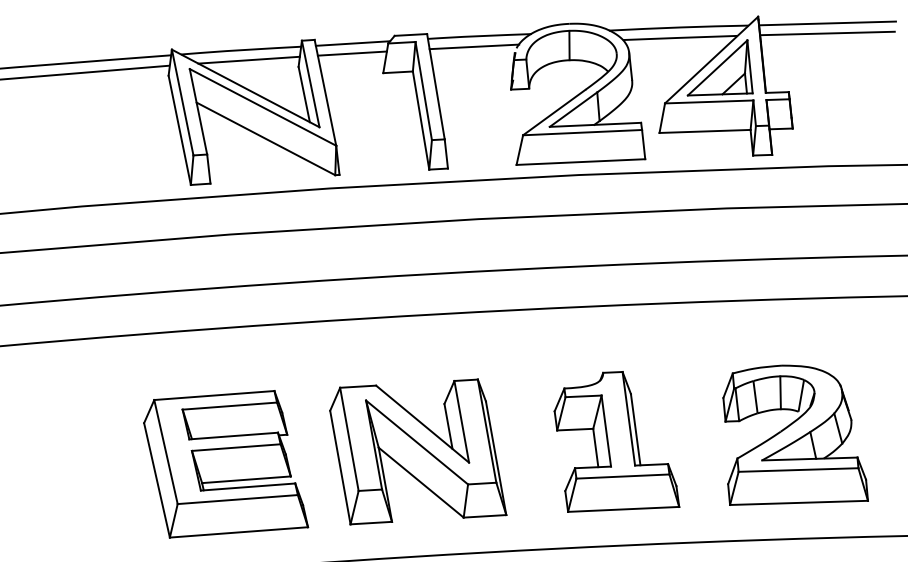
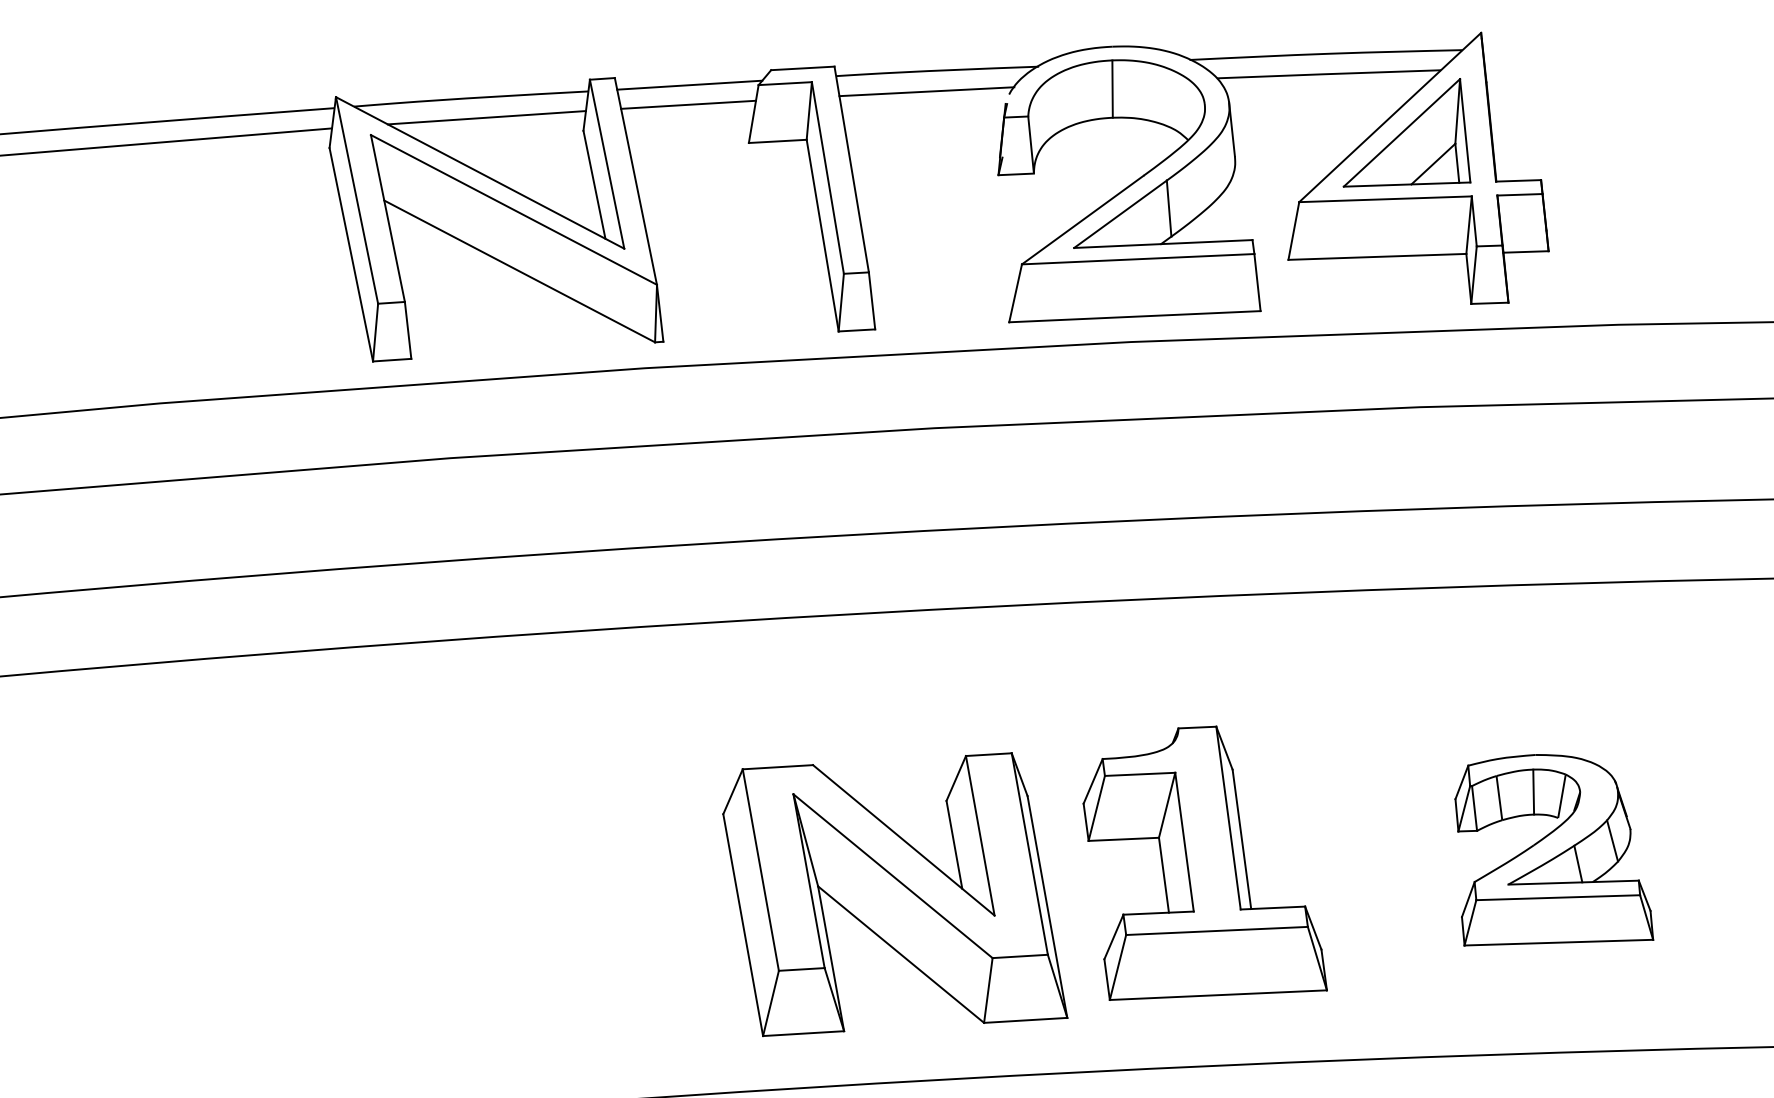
line: (827, 23) -> (1616, 46), removed
line: (827, 33) -> (1616, 65), removed
part: (795, 434) -> (1554, 848), size x0.7
part: (418, 451) -> (895, 893), moved
part: (226, 464) -> (442, 907), removed

